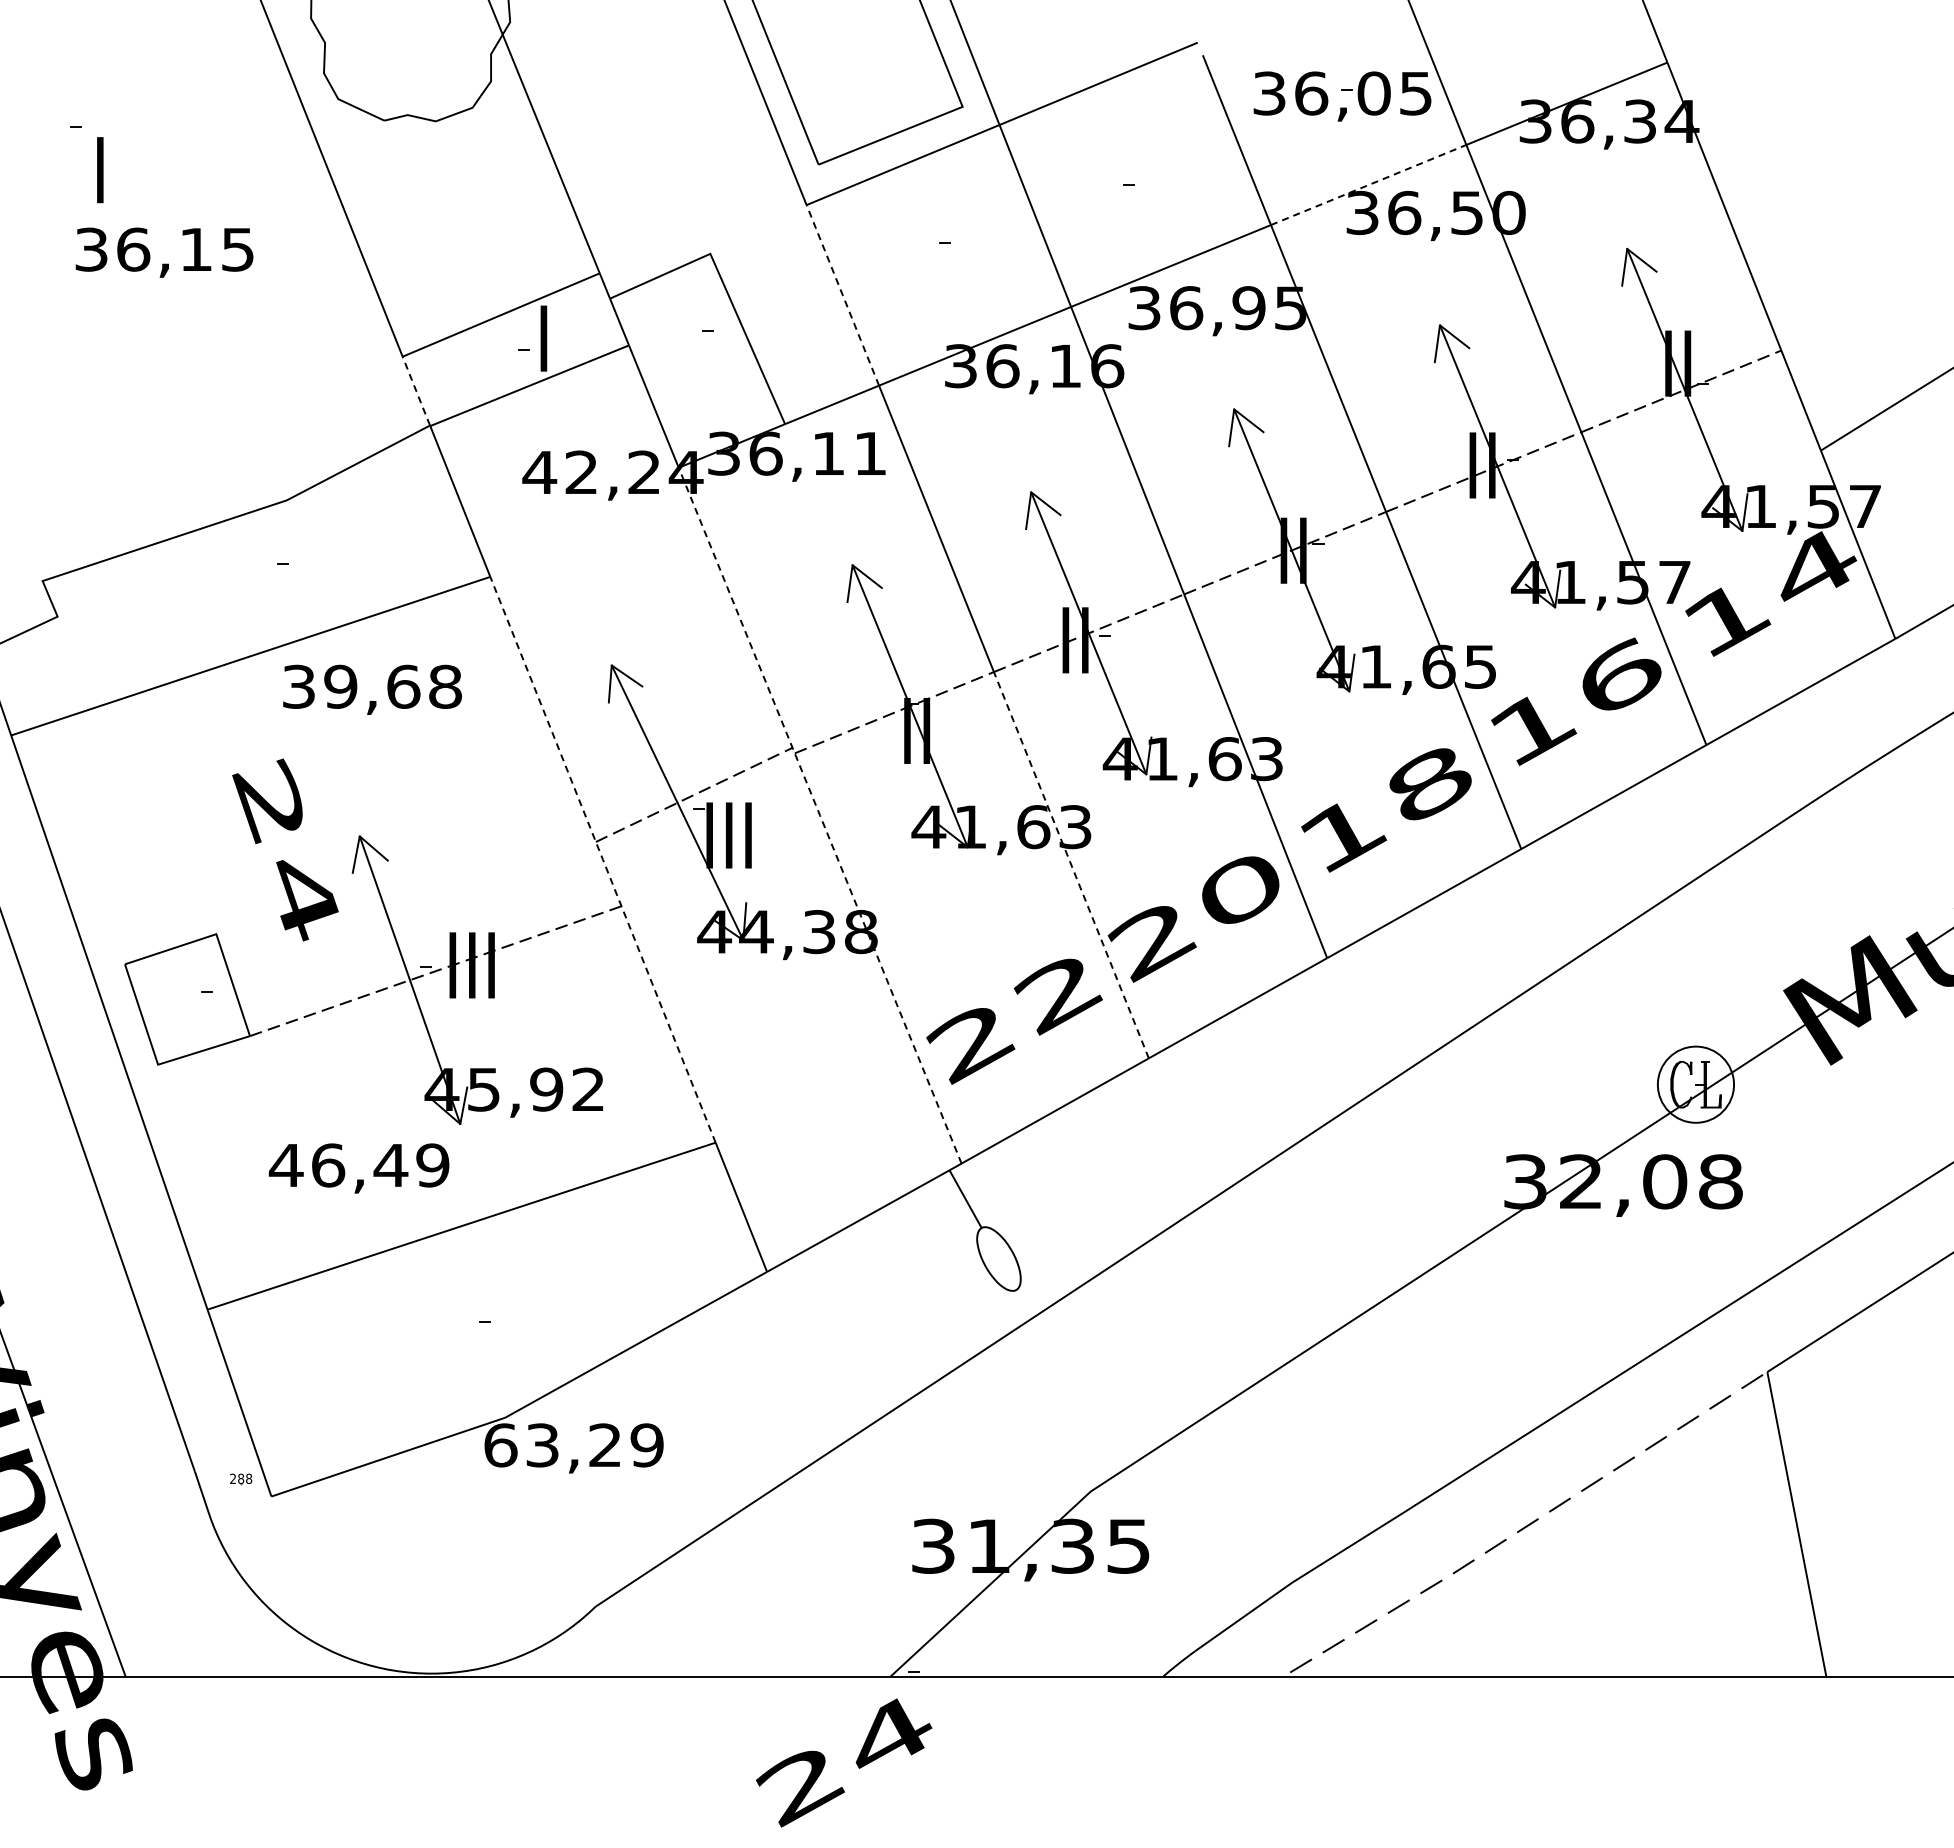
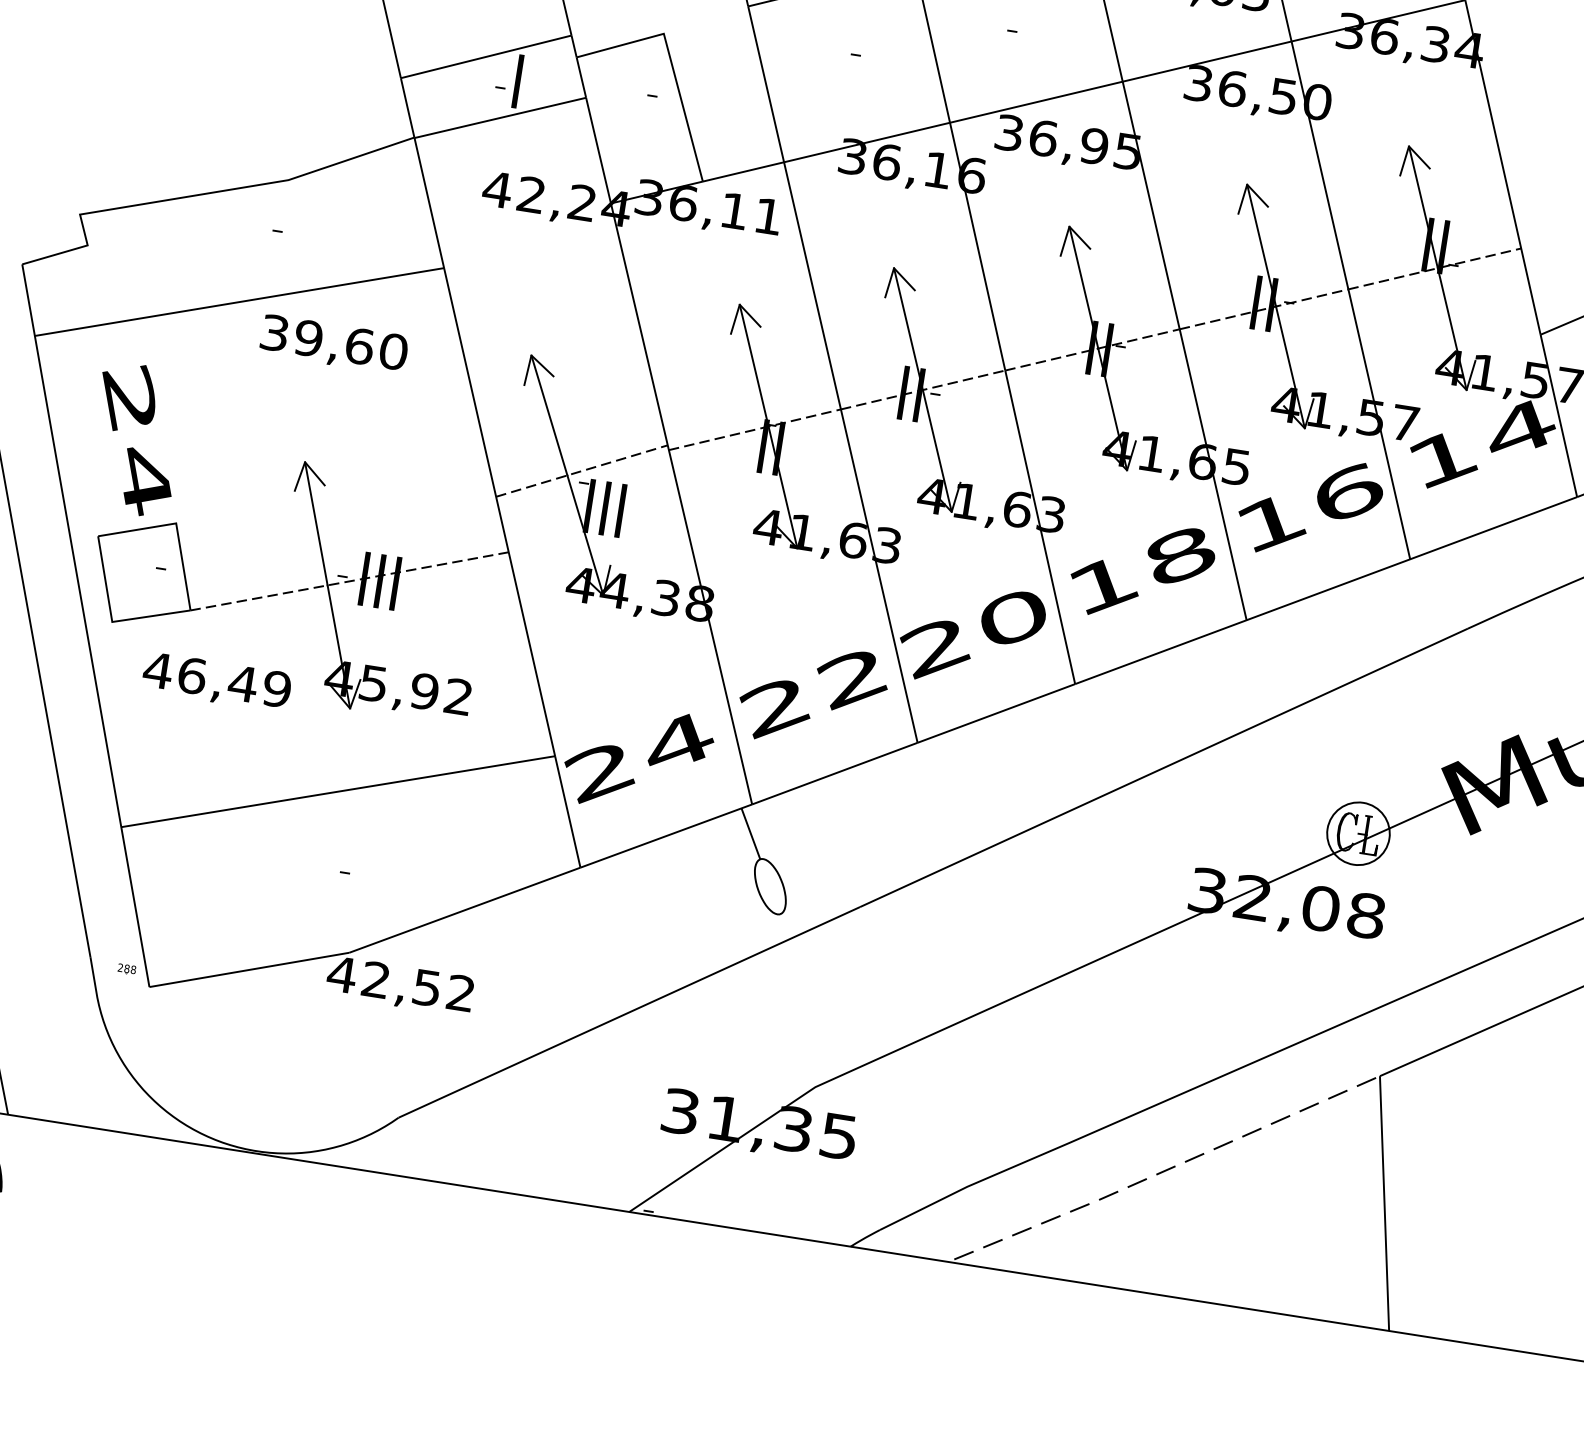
line: (1368, 185) -> (1206, 61), dashed -> solid
line: (843, 295) -> (766, 84), dashed -> solid
line: (416, 391) -> (407, 108), dashed -> solid
text: (445, 686) -> (393, 351), 39,68 -> 39,60
line: (820, 815) -> (681, 503), dashed -> solid
text: (285, 849) -> (136, 439), moved
line: (603, 859) -> (500, 511), dashed -> solid
line: (1071, 864) -> (879, 575), dashed -> solid
text: (358, 1168) -> (216, 682), moved
text: (573, 1445) -> (401, 984), 63,29 -> 42,52
text: (844, 1762) -> (638, 759), moved

